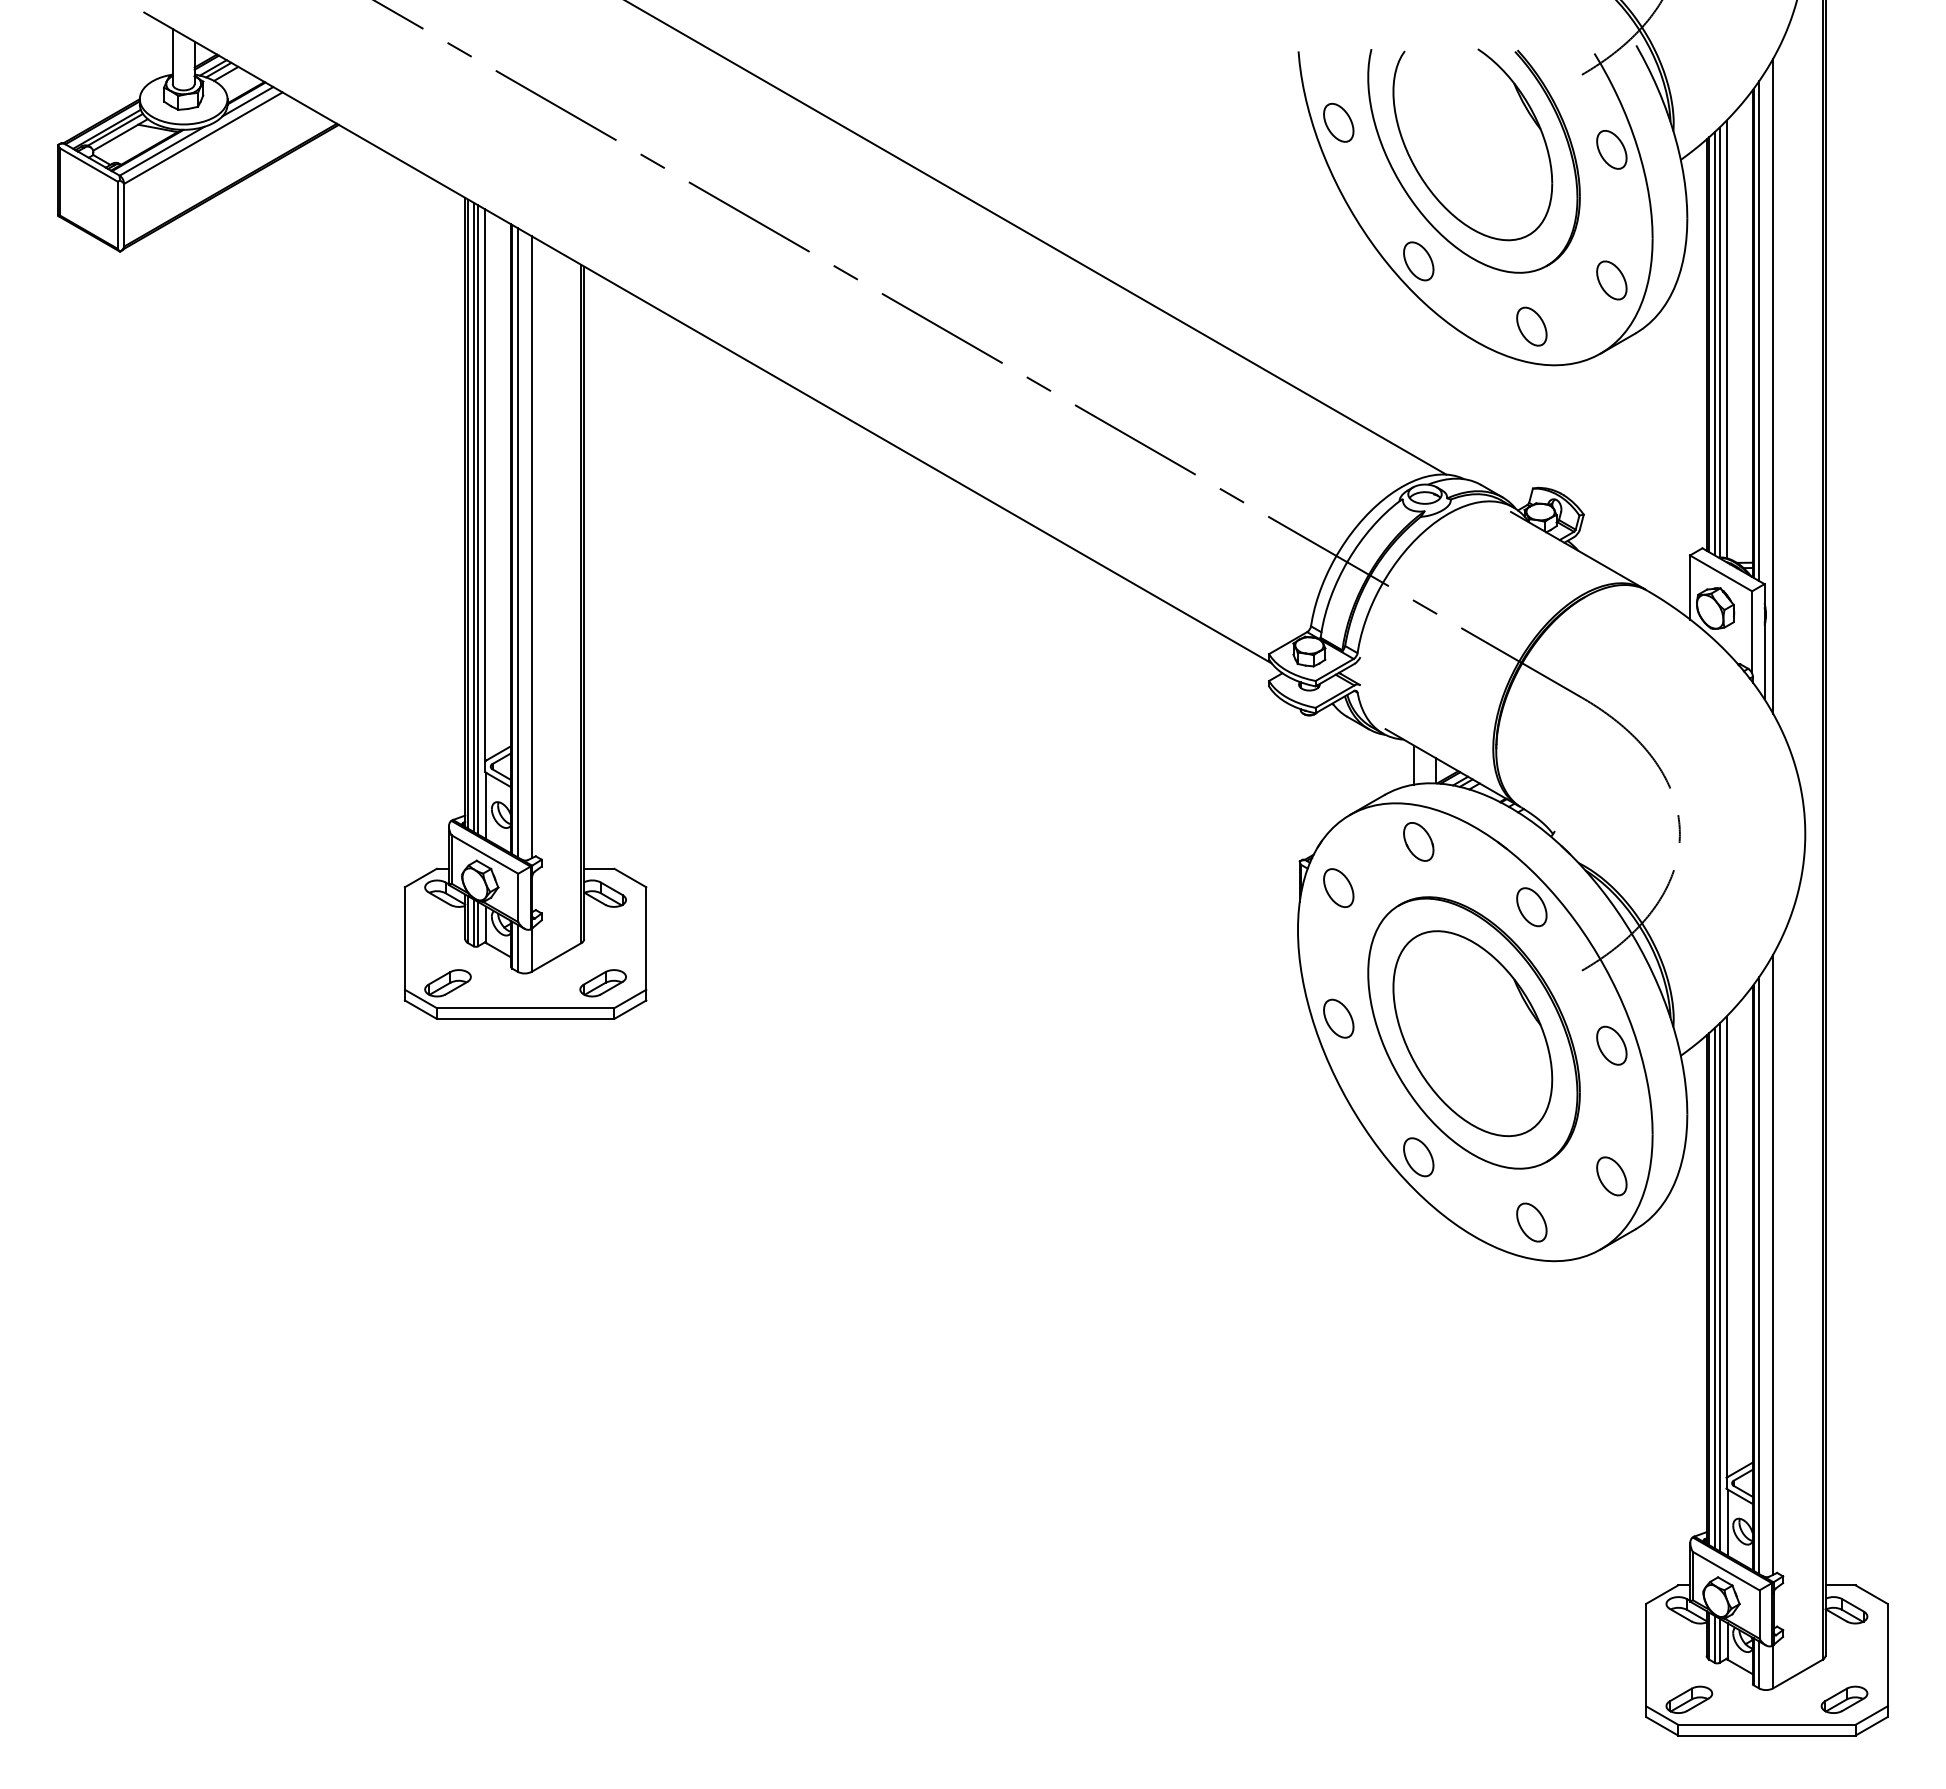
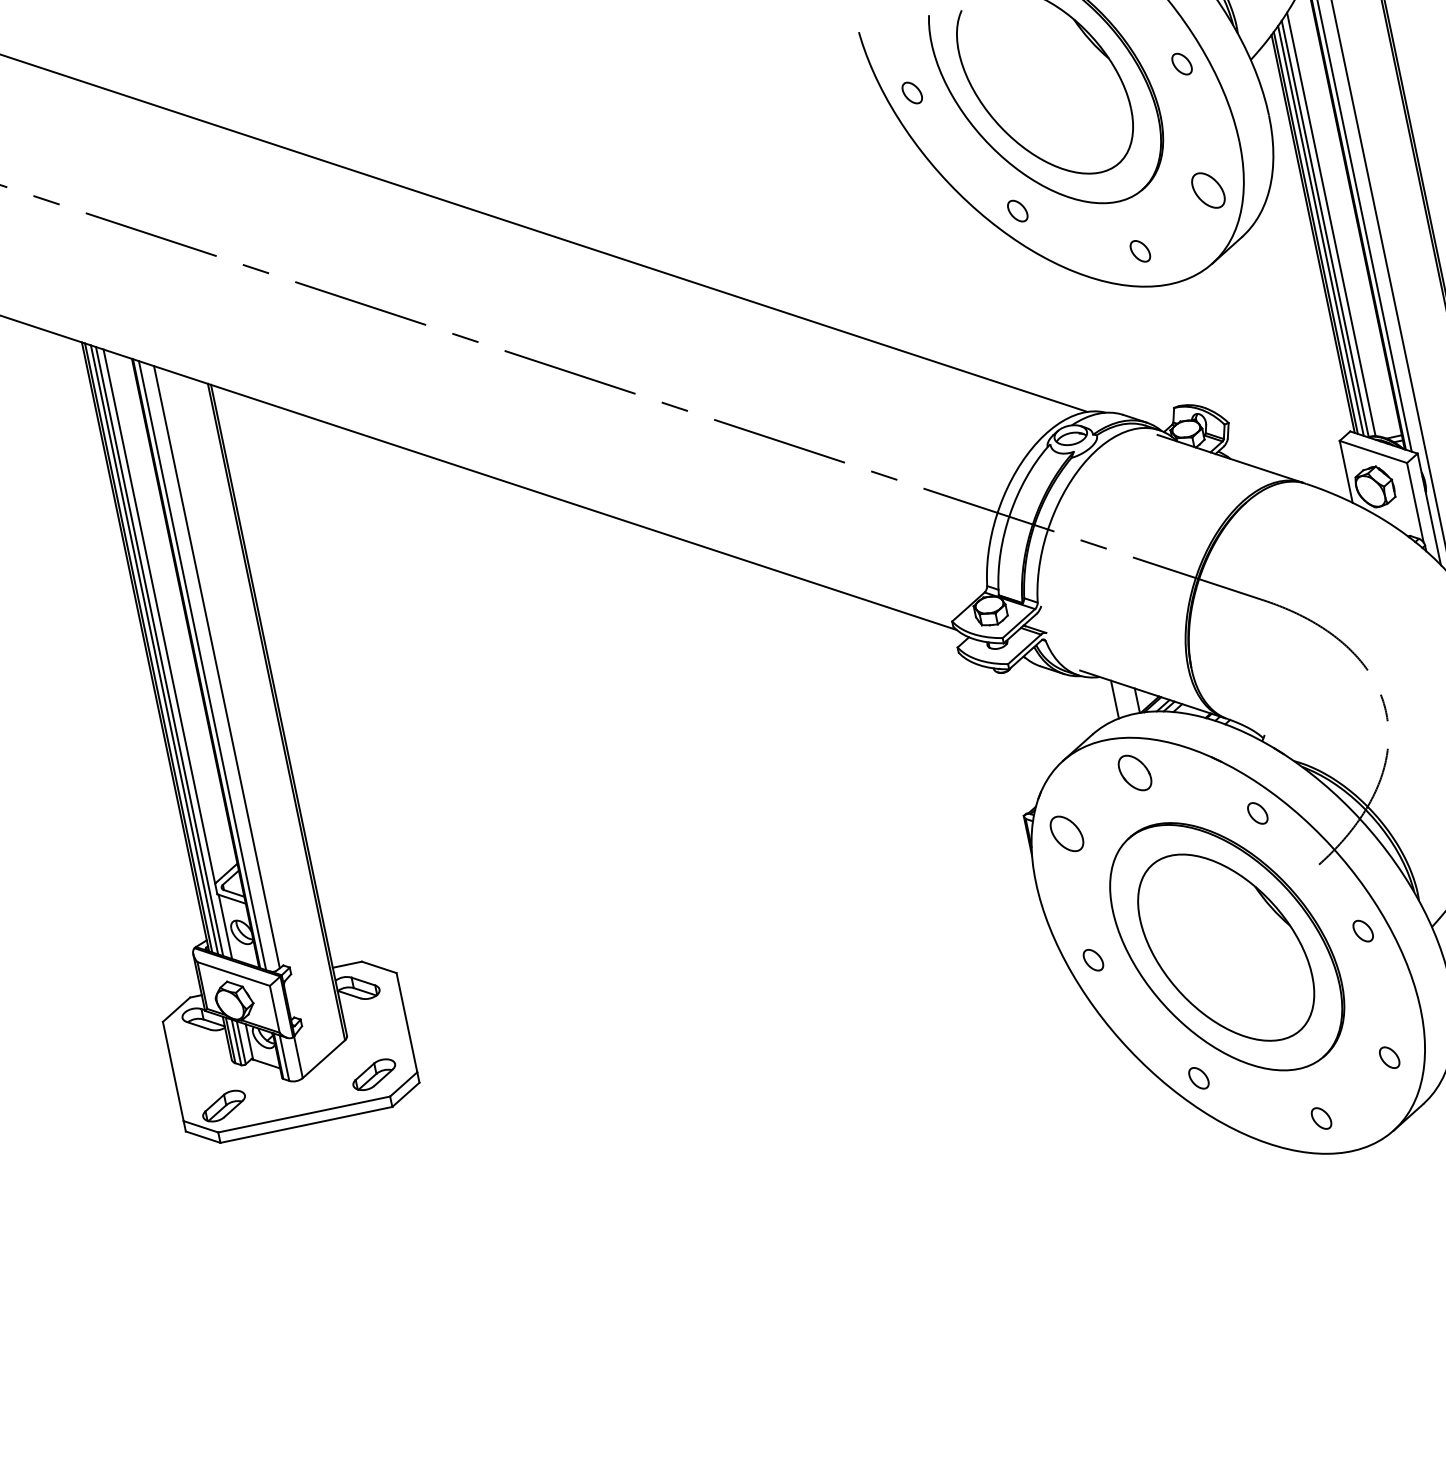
part: (1338, 122) -> (911, 92), size x0.6
part: (1611, 149) -> (1181, 63), size x0.6
part: (1418, 261) -> (1017, 211), size x0.6
part: (1531, 326) -> (1139, 251), size x0.6
part: (1531, 907) -> (1257, 813), size x0.6
part: (1338, 1018) -> (1093, 960), size x0.6
part: (1611, 1045) -> (1362, 931), size x0.6
part: (1418, 1157) -> (1198, 1078), size x0.6
part: (1611, 1176) -> (1389, 1057), size x0.6
part: (1531, 1222) -> (1321, 1118), size x0.6

